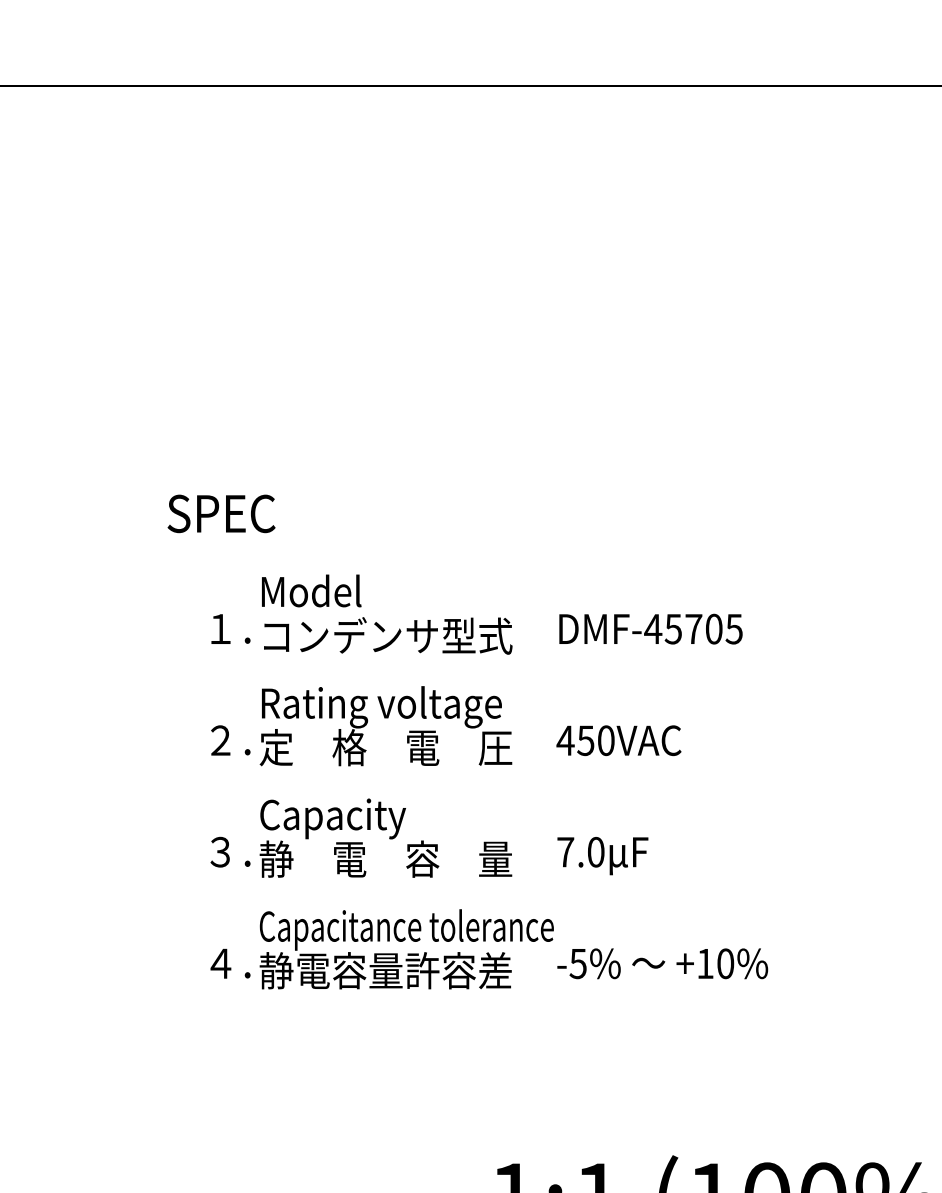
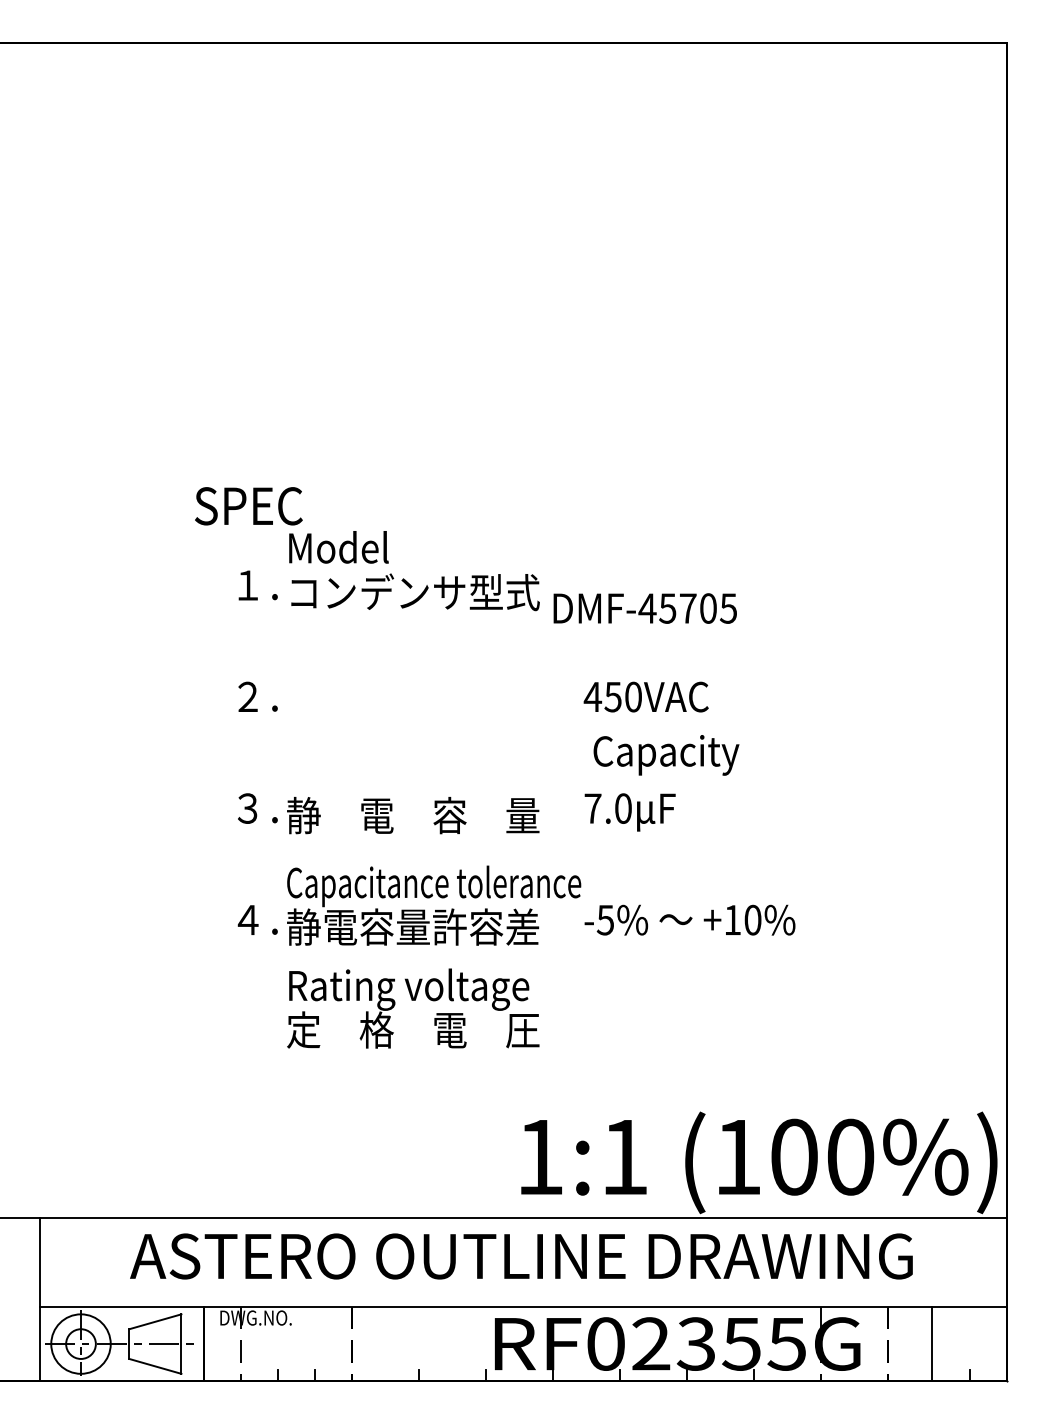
text: (221, 514) -> (248, 506), moved
text: (650, 629) -> (644, 608), moved
text: (386, 726) -> (413, 1008), moved
text: (333, 819) -> (666, 755), moved

